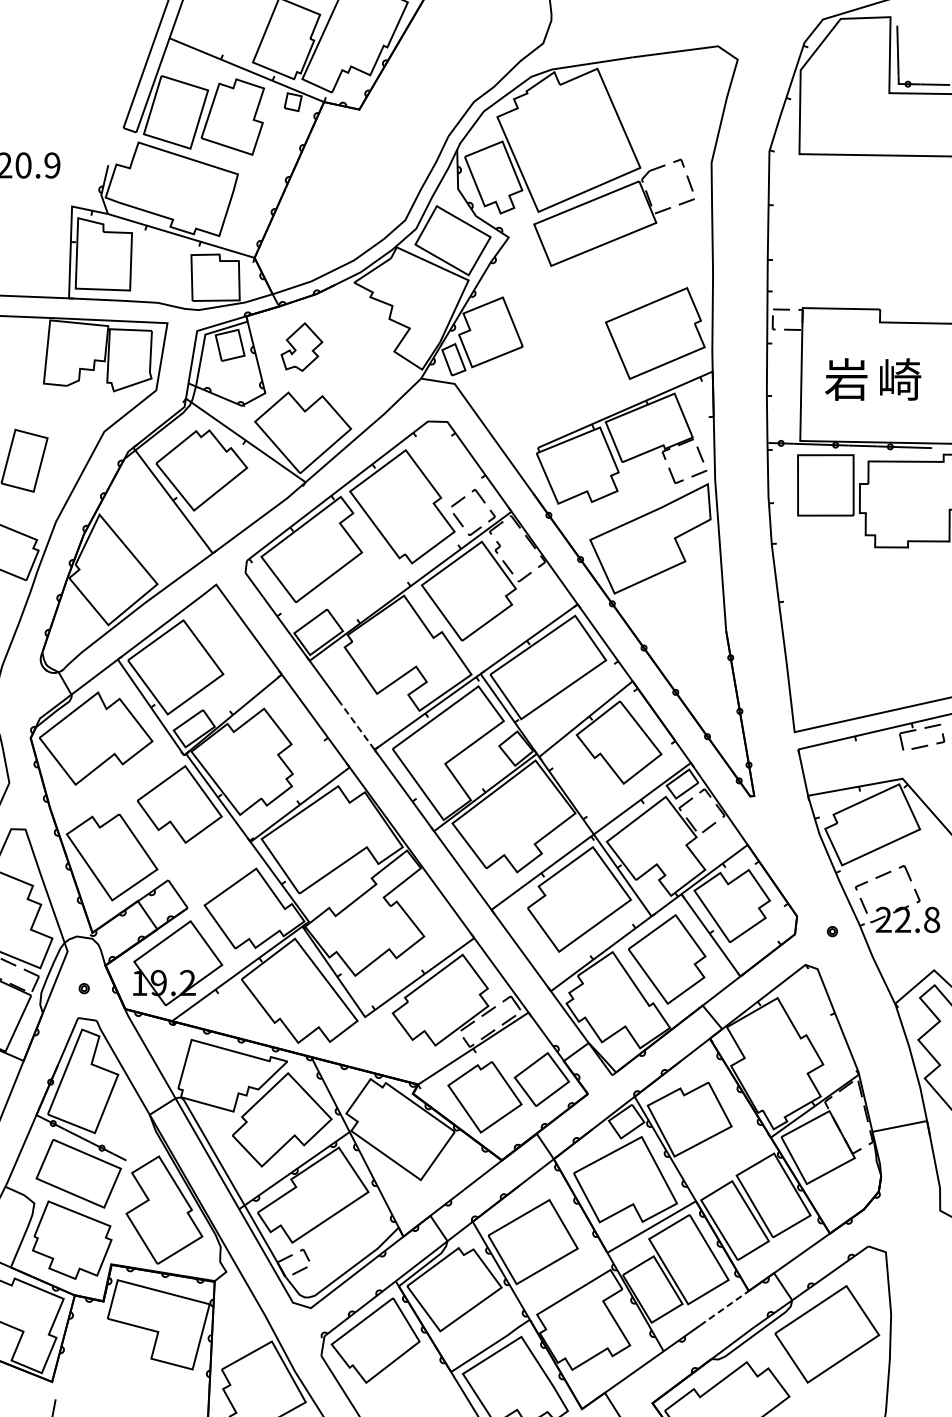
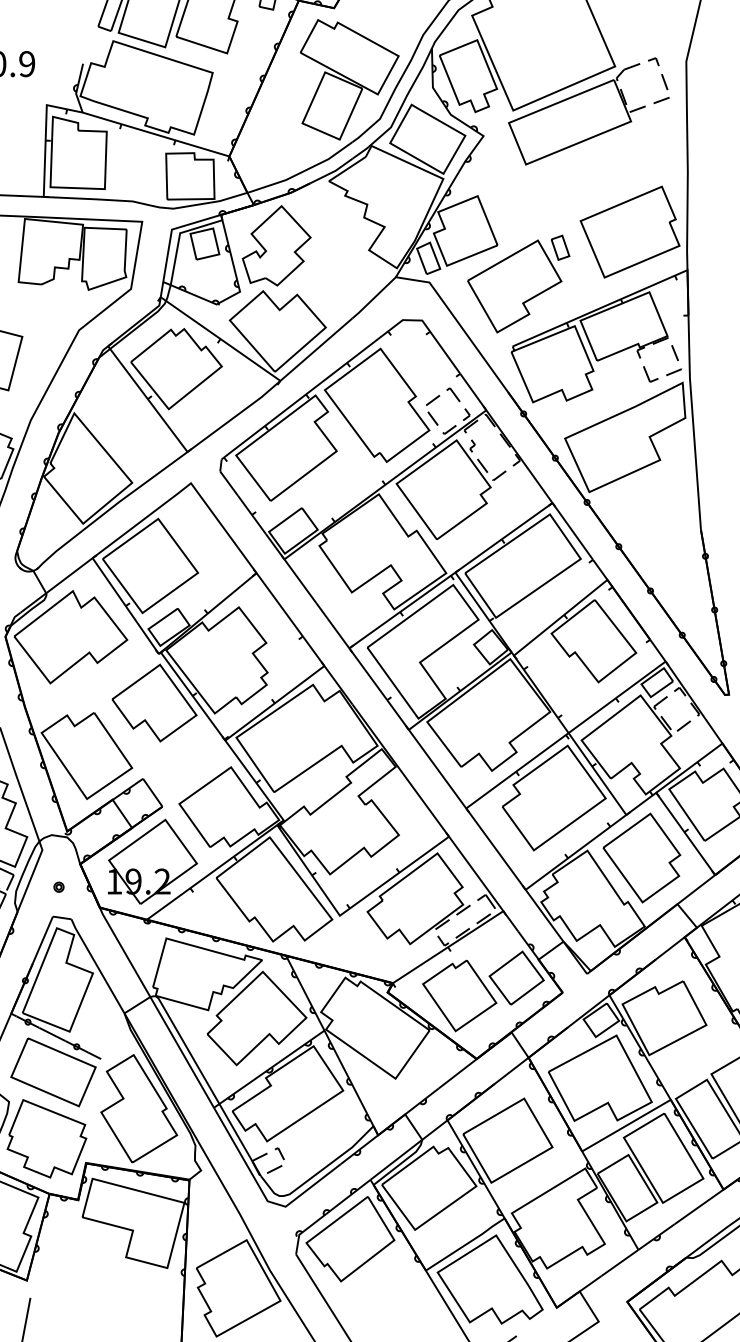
part: (374, 180) -> (349, 79), added
part: (301, 346) -> (276, 245), size x1.67
part: (543, 385) -> (518, 284), added
line: (357, 726) -> (332, 625), dashed -> solid
line: (724, 1308) -> (699, 1207), dashed -> solid

